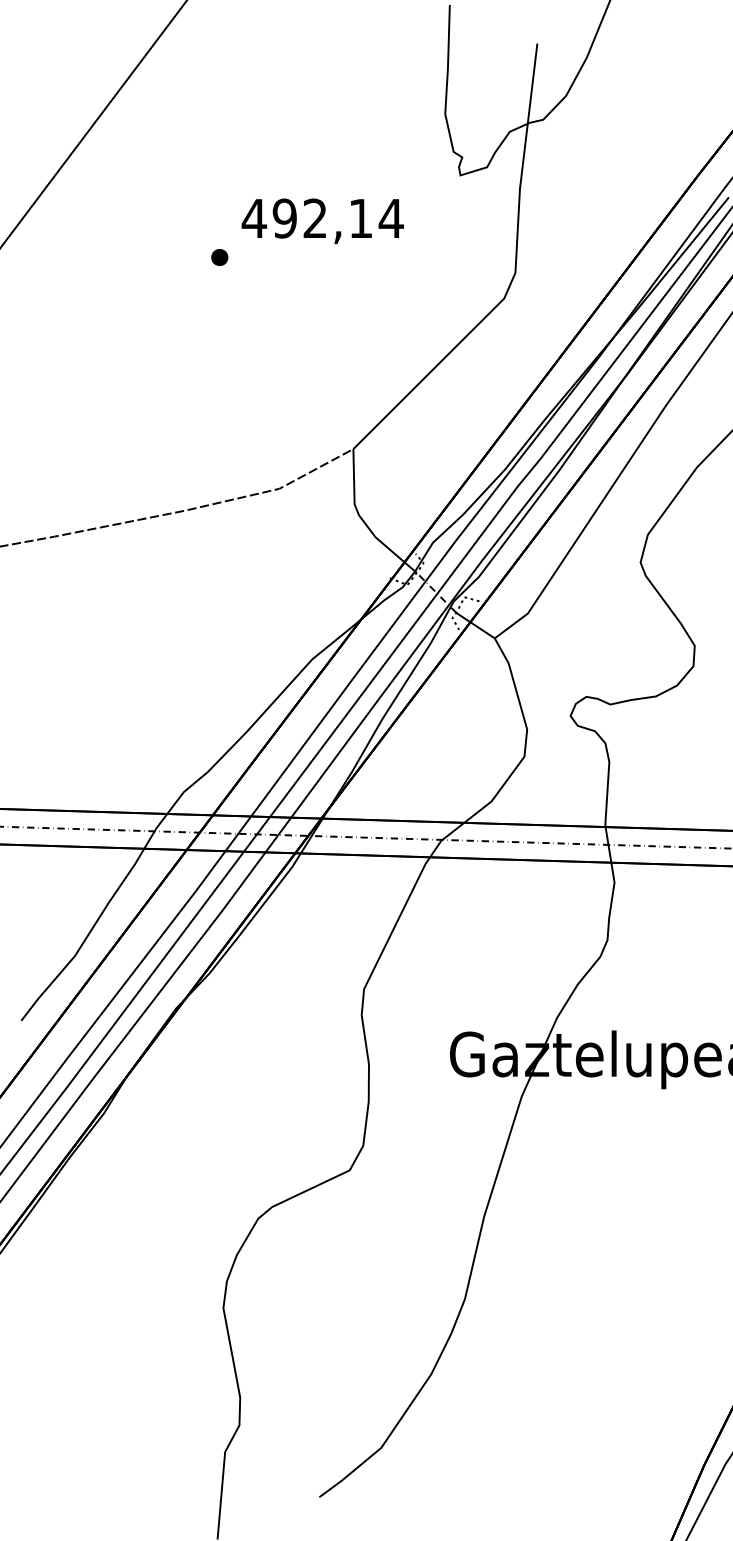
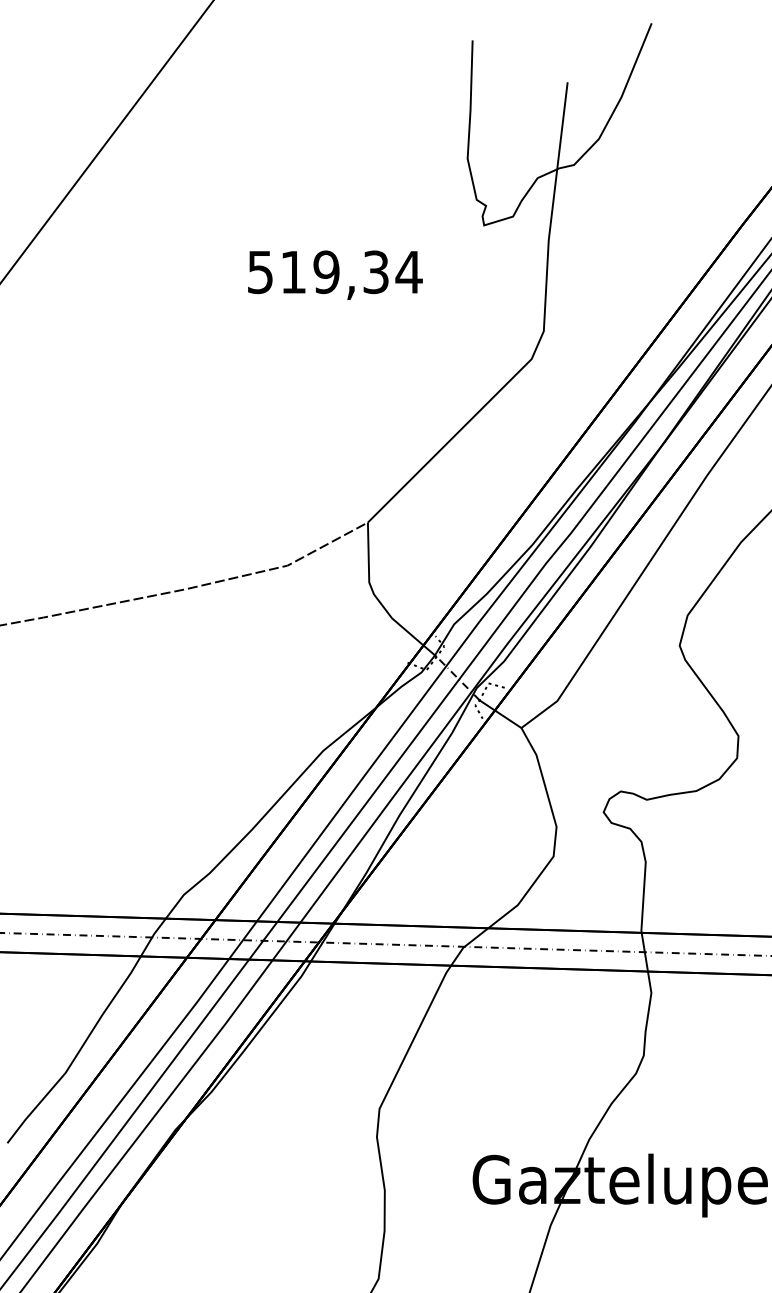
text: (306, 218) -> (317, 272), 492,14 -> 519,34
part: (219, 257) -> (222, 314), removed

